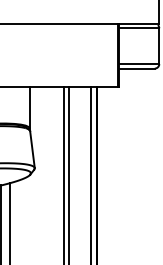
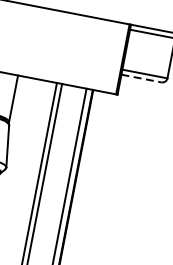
line: (136, 68) -> (141, 78), solid -> dashed

